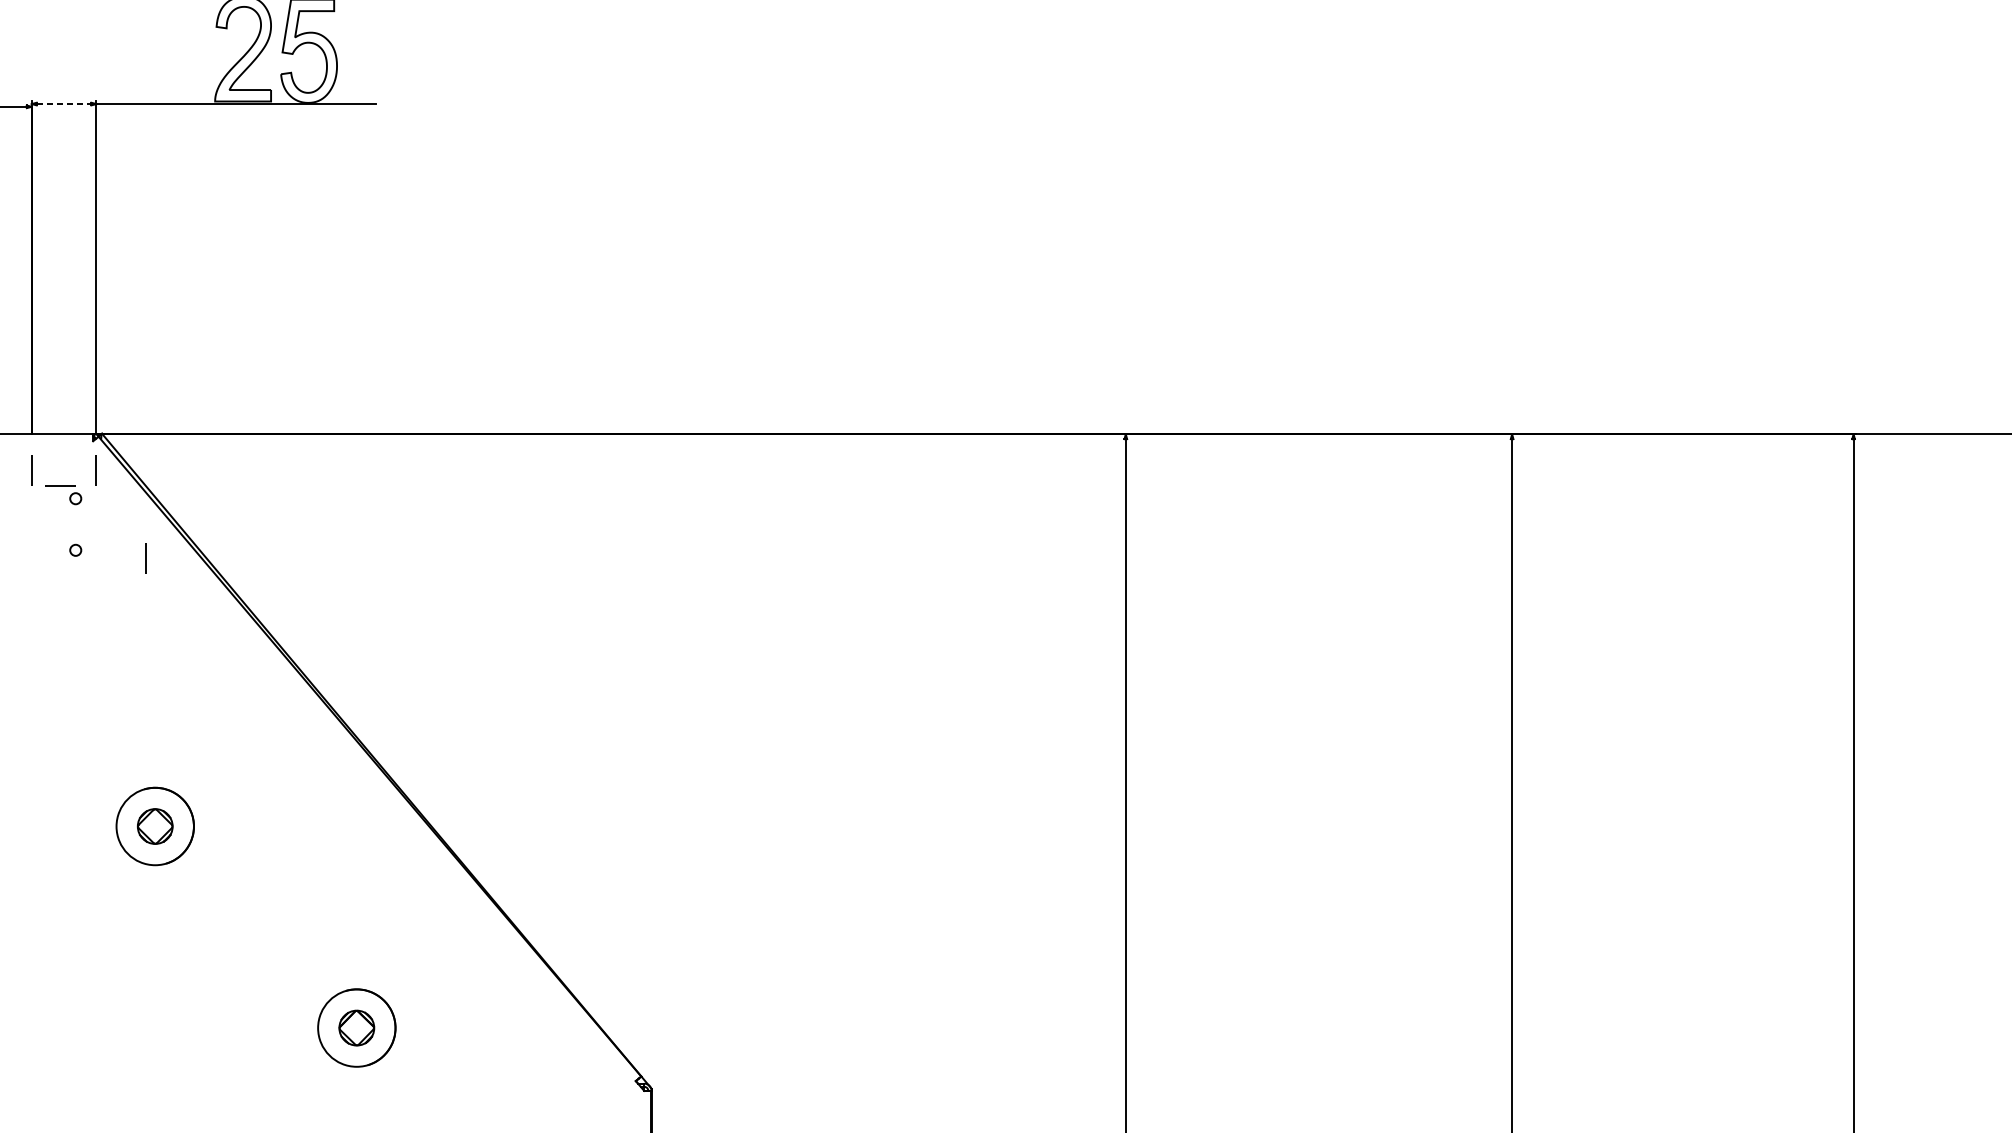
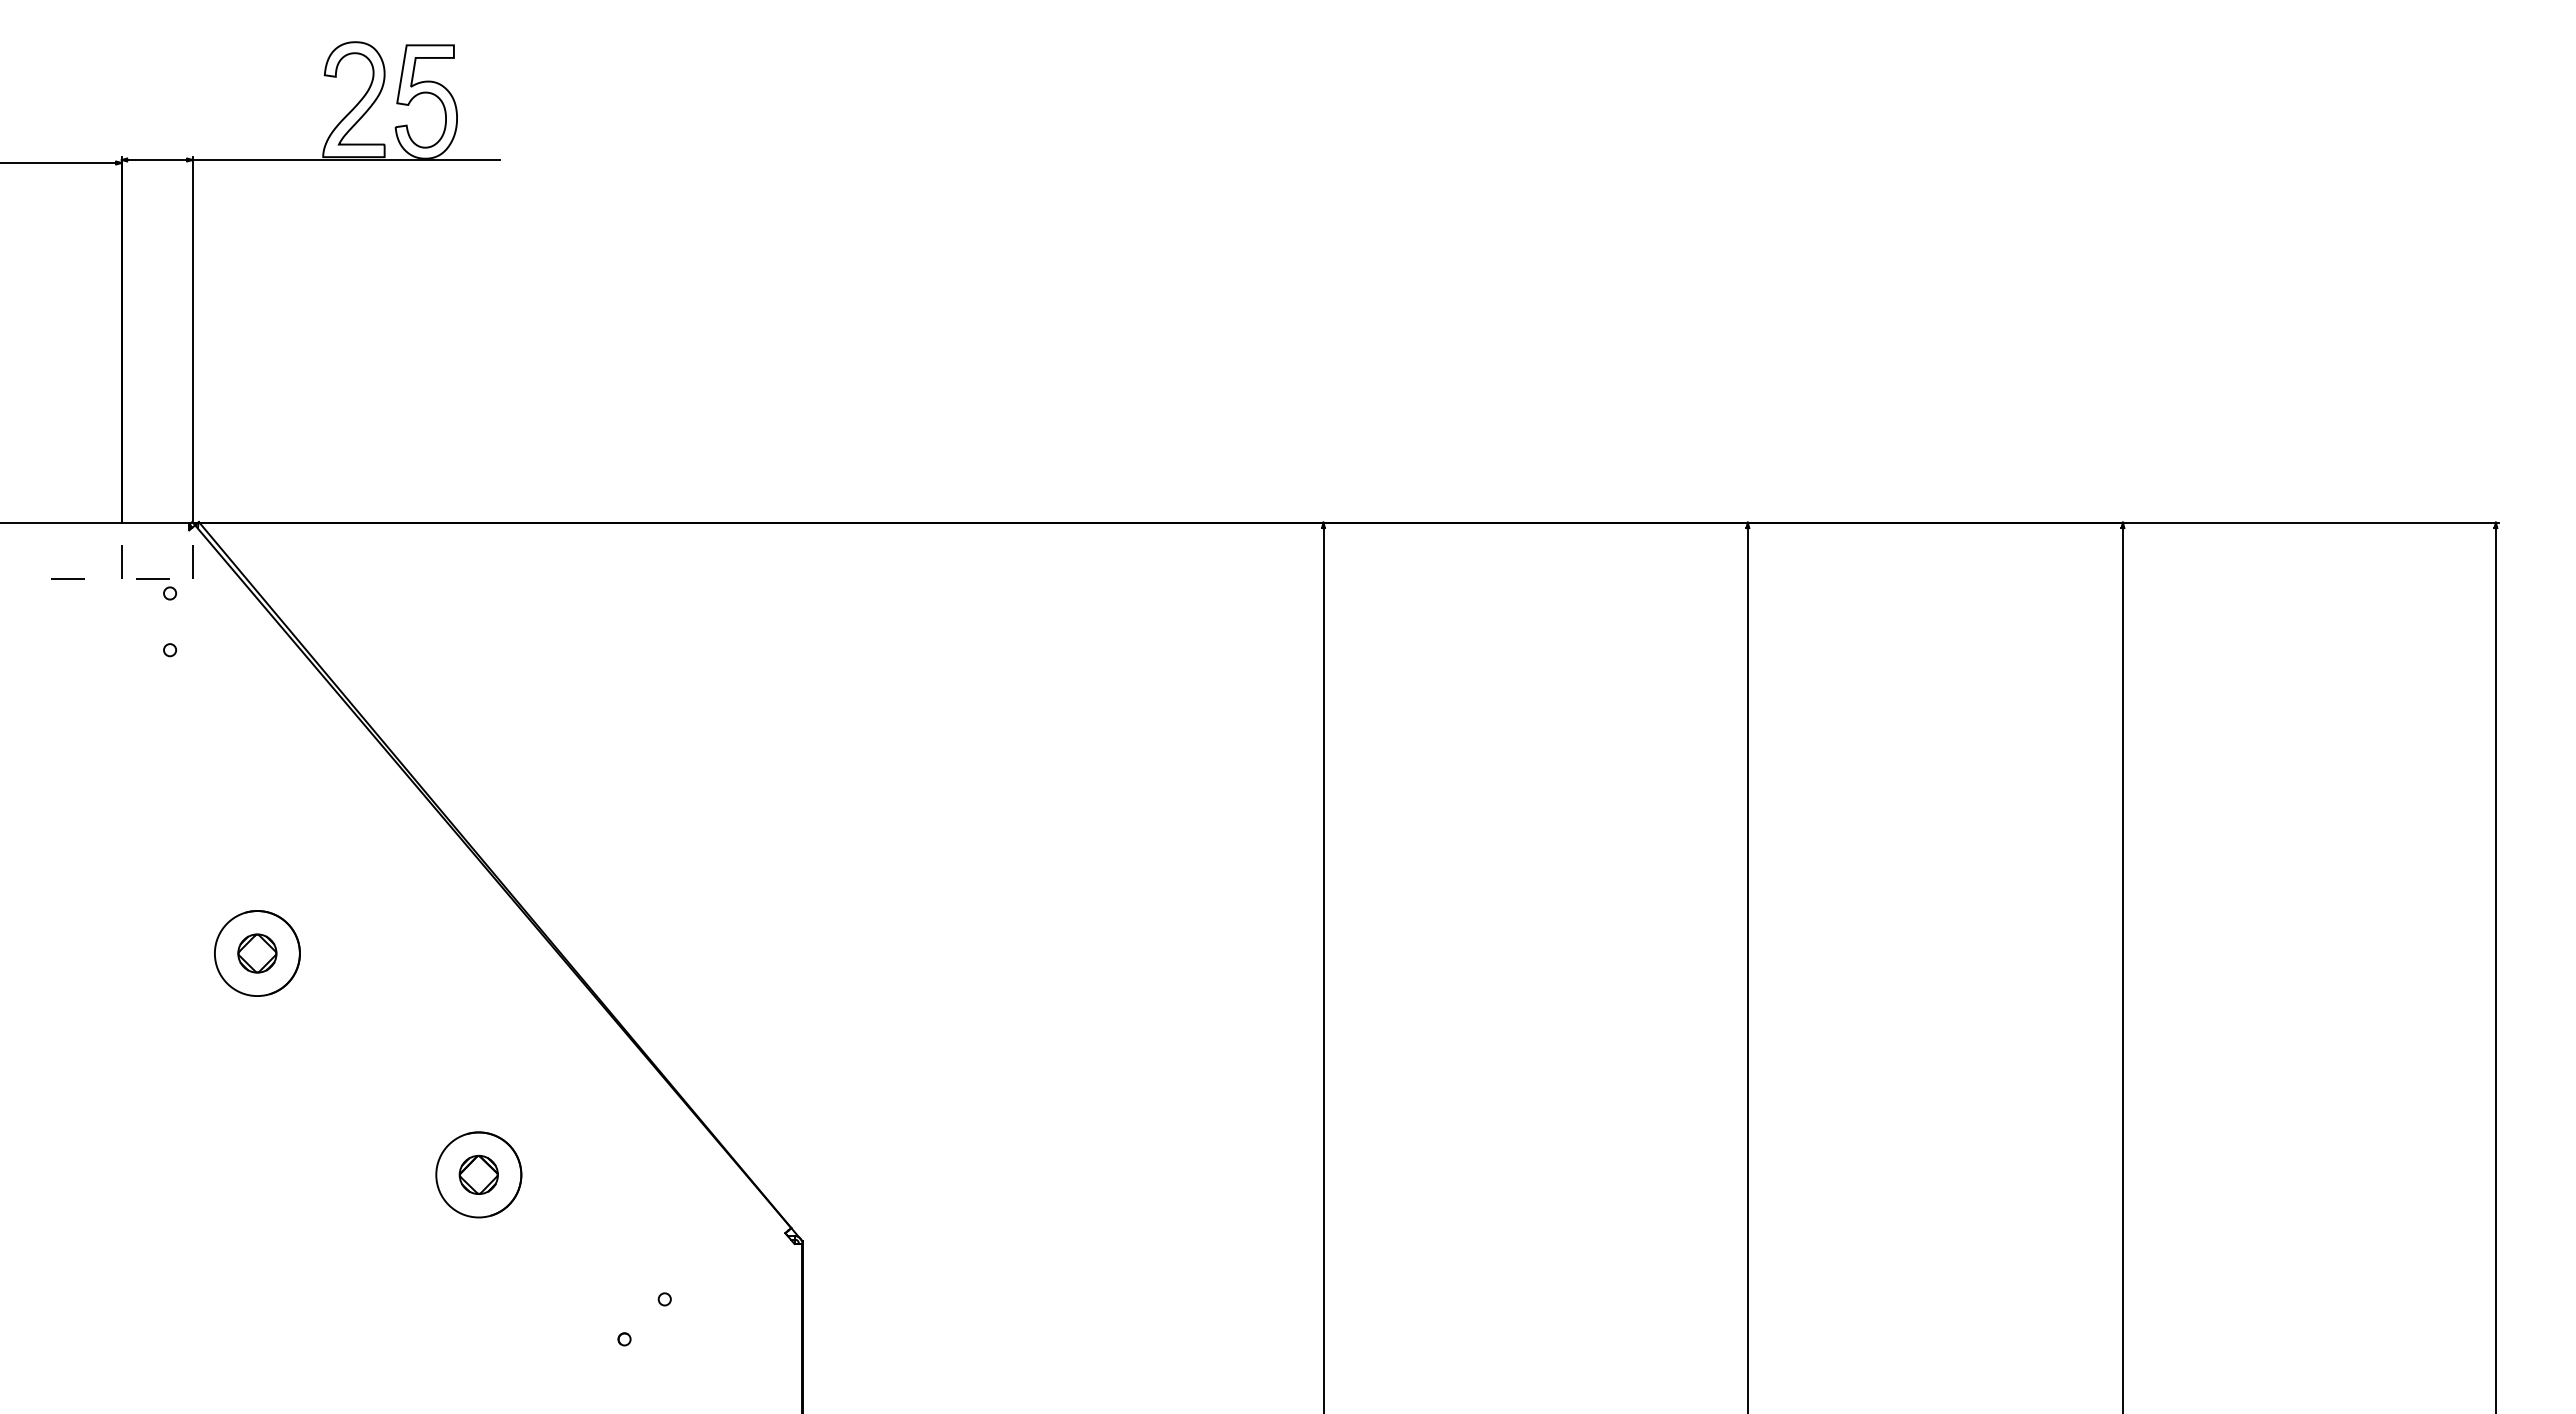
line: (64, 104) -> (157, 160), dashed -> solid
line: (145, 557) -> (246, 658), removed

